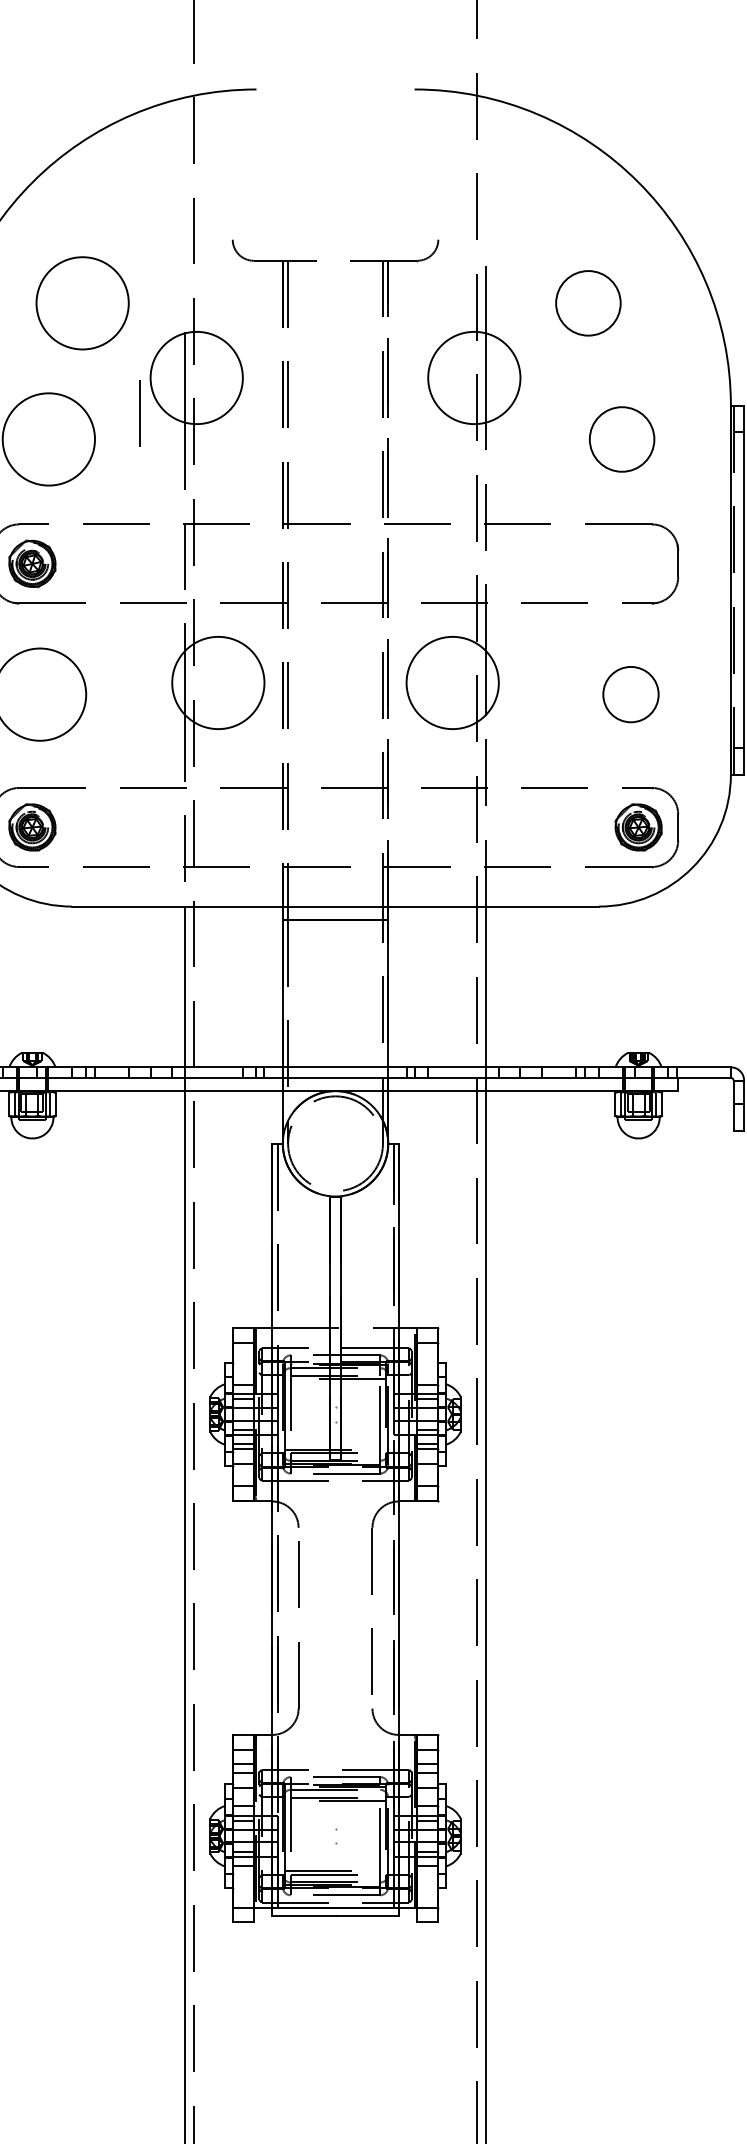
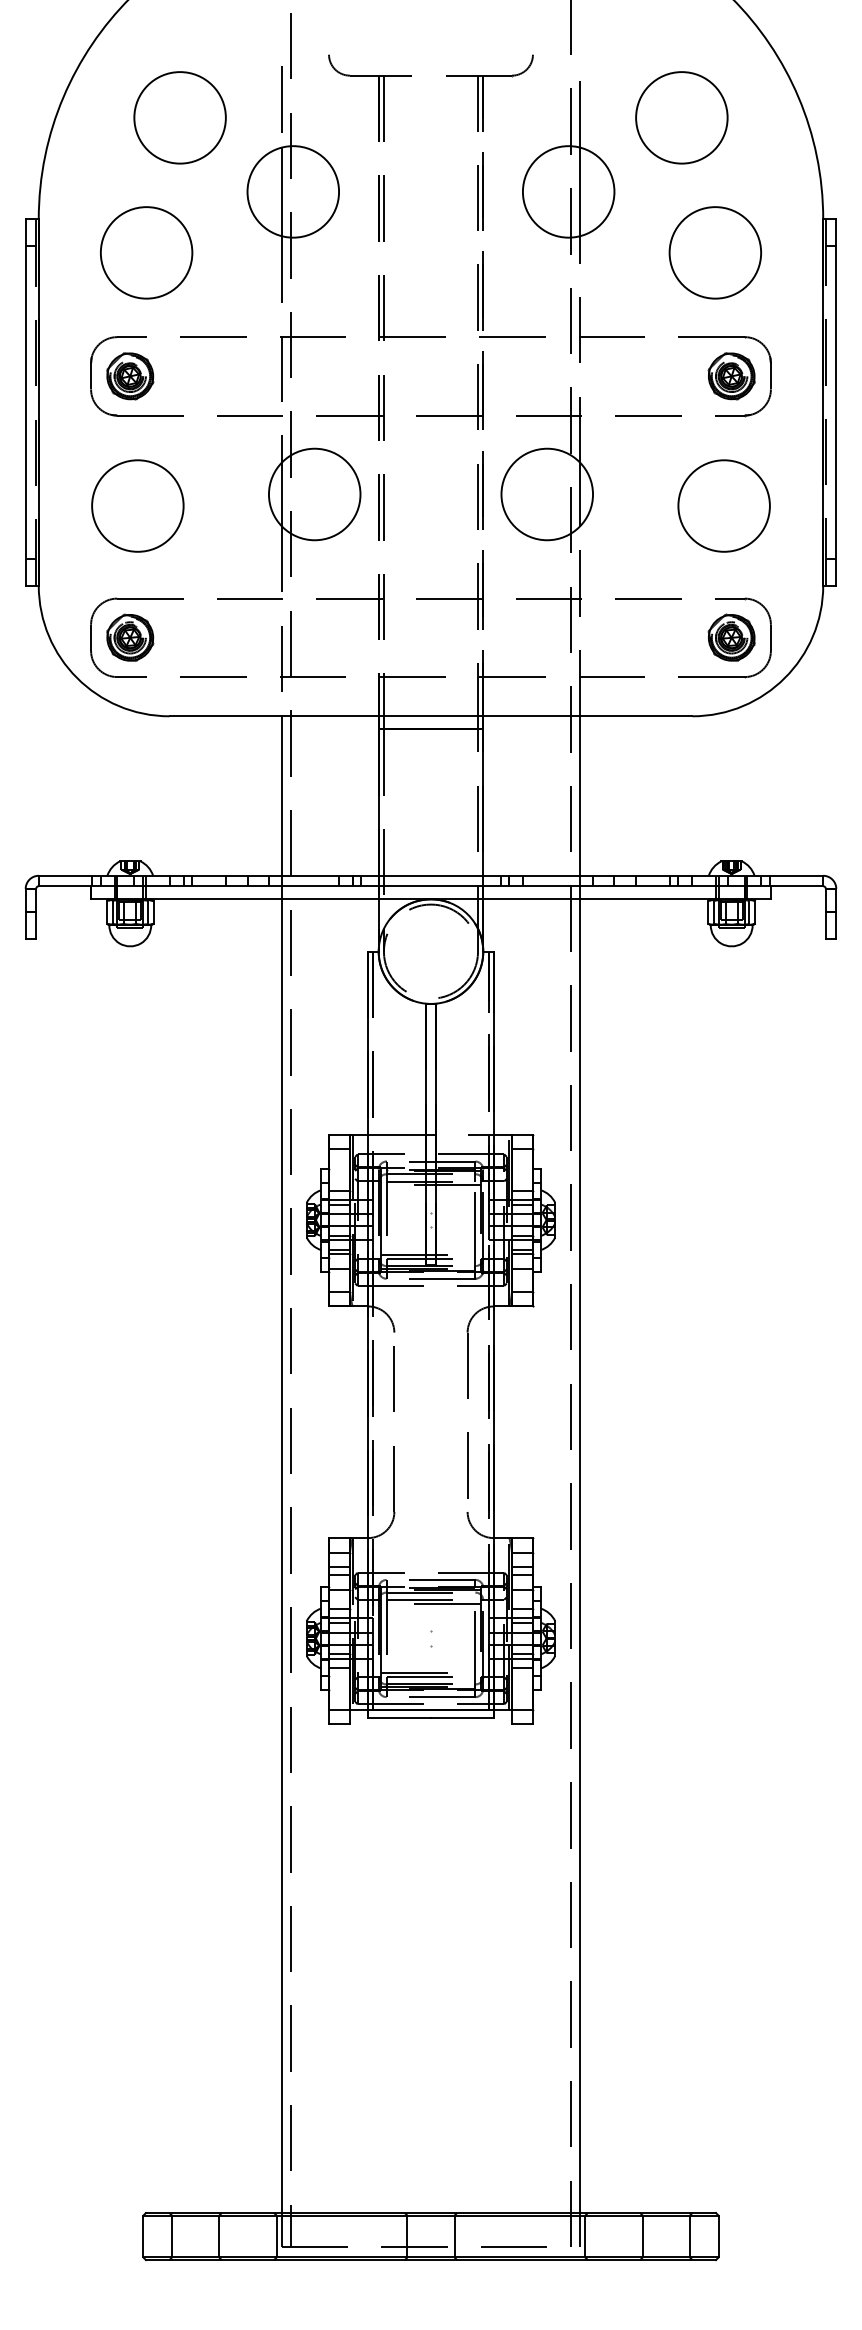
circle: (588, 302) -> (681, 117), size x1.43
line: (139, 413) -> (281, 99), moved
circle: (621, 439) -> (714, 252), size x1.43
part: (638, 564) -> (731, 376), added
circle: (630, 694) -> (723, 505), size x1.67

